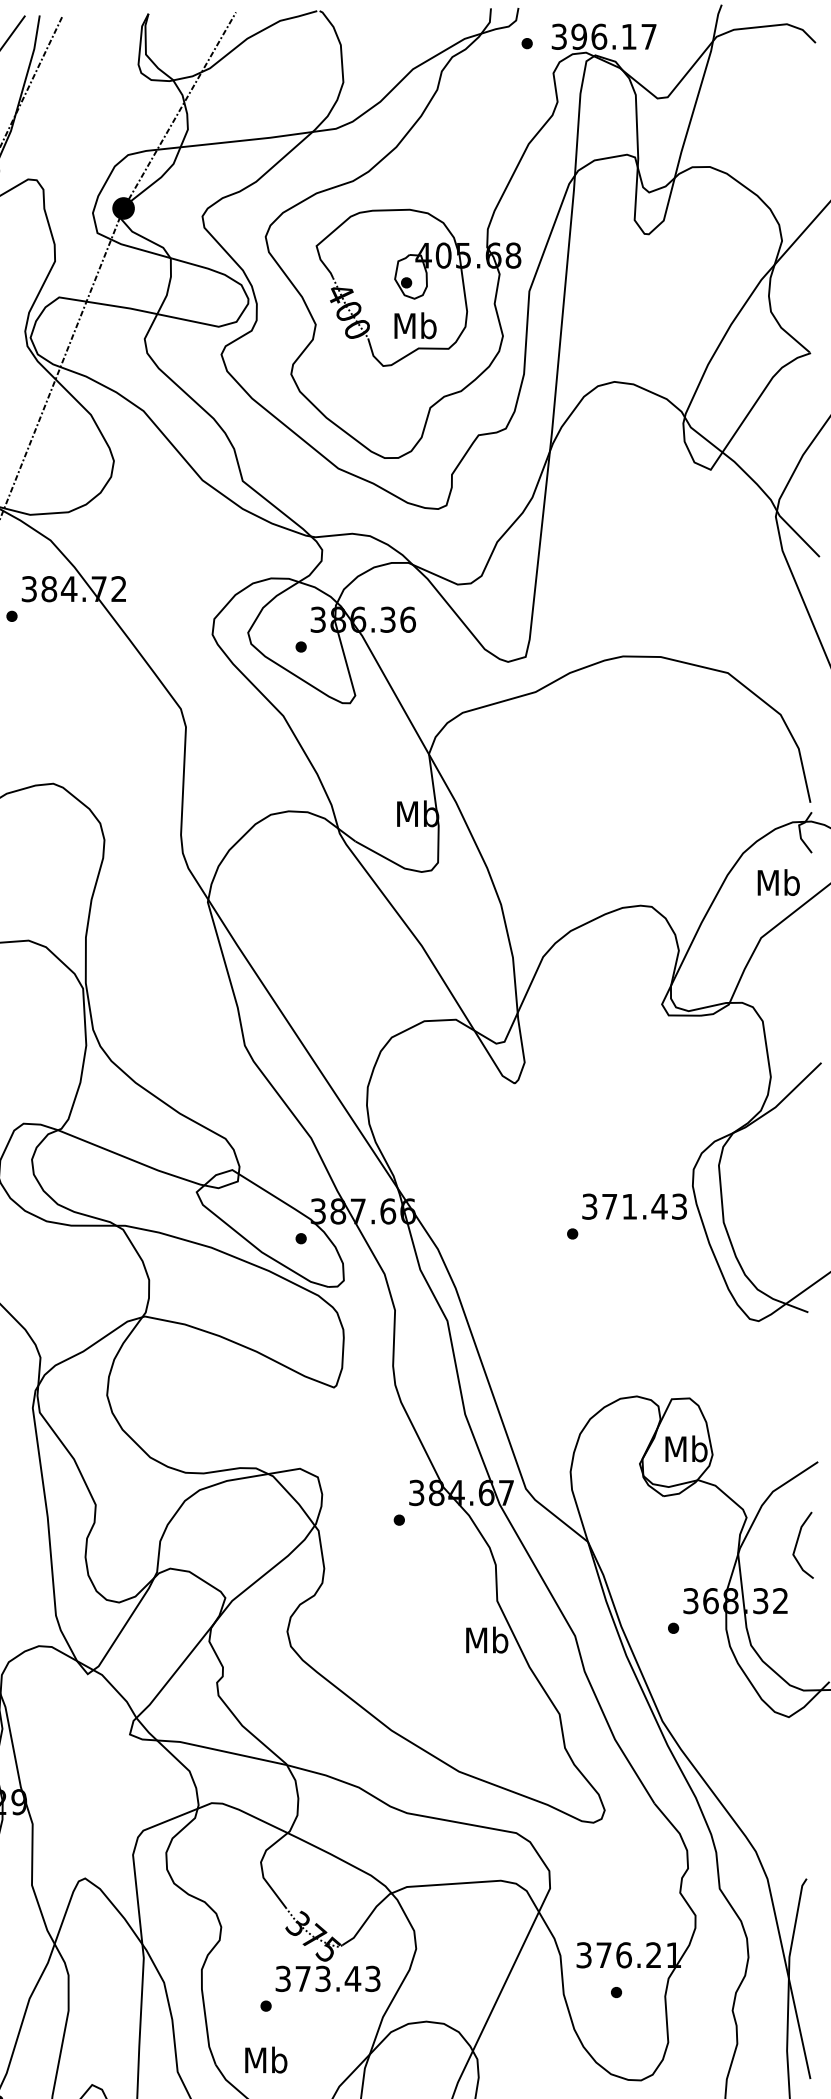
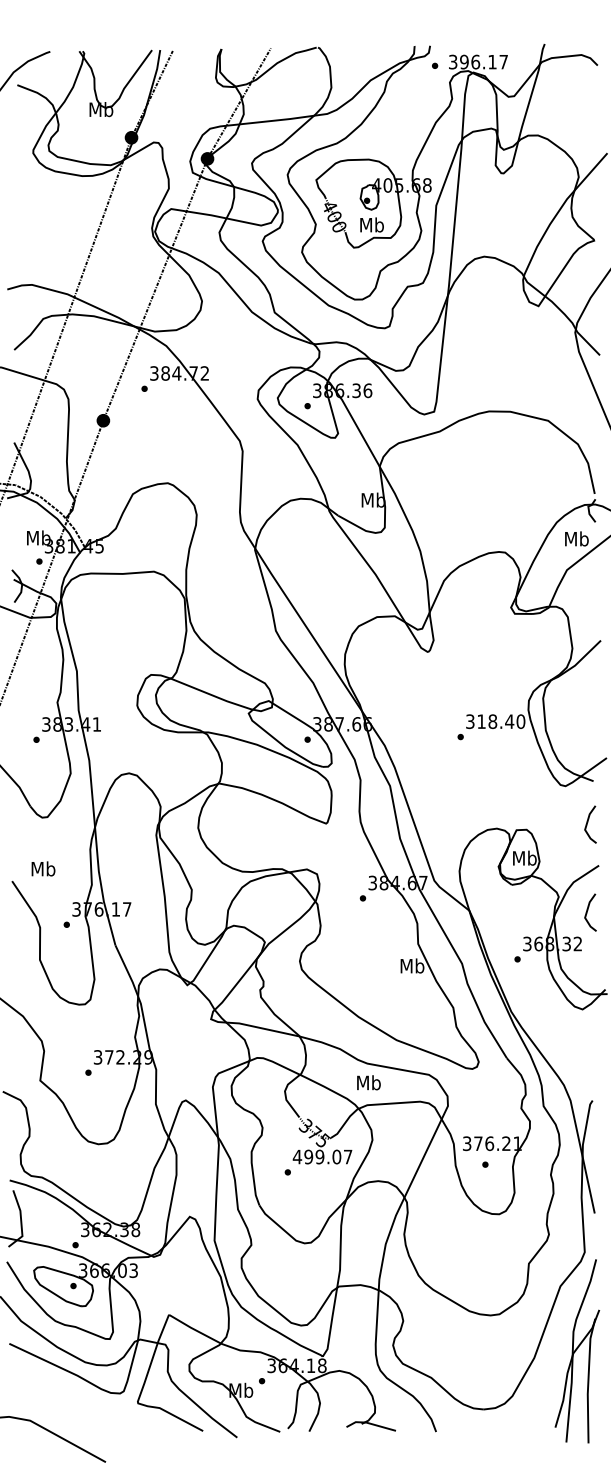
text: (645, 1206) -> (501, 721), 371.43 -> 318.40
line: (799, 1385) -> (588, 822), added
text: (327, 1977) -> (322, 1156), 373.43 -> 499.07
text: (265, 2059) -> (368, 1082), moved

